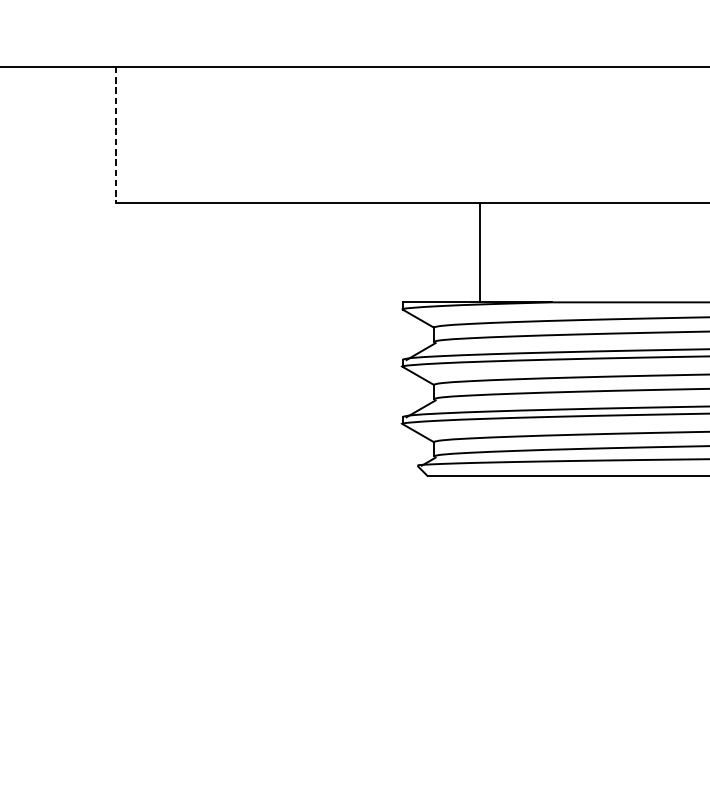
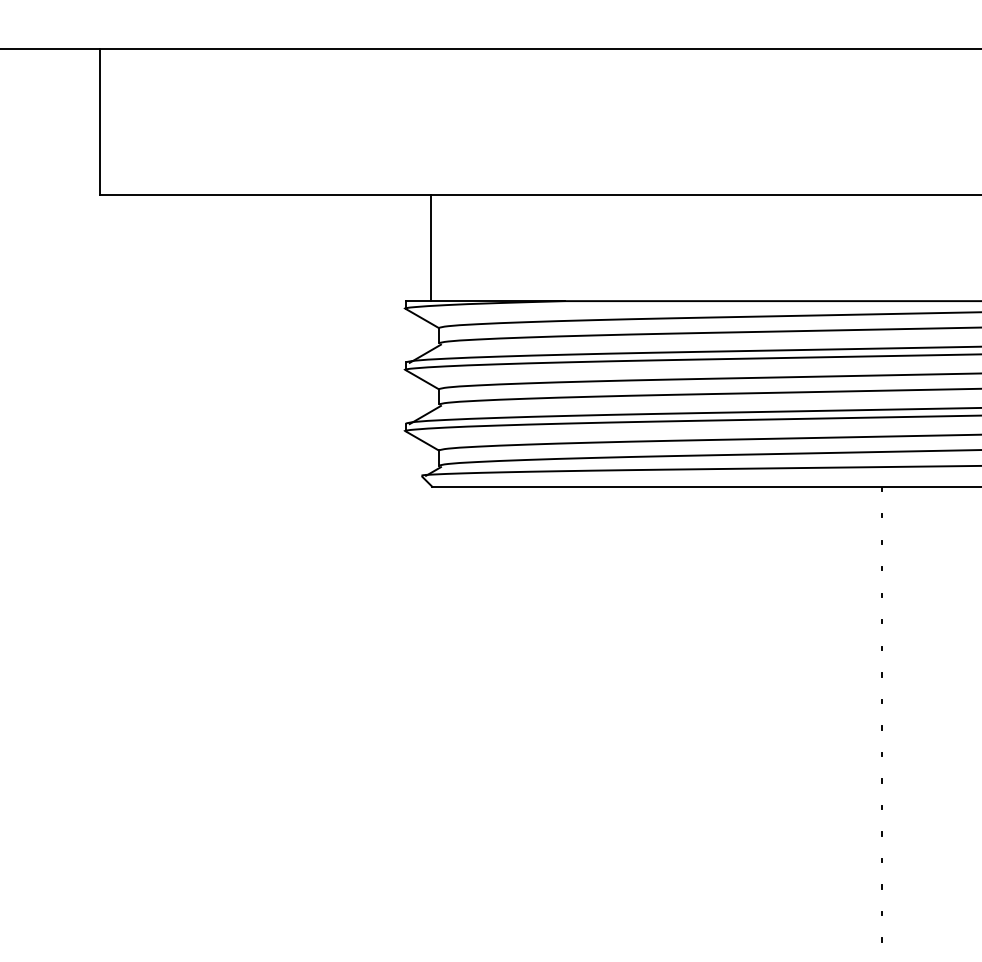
line: (116, 135) -> (99, 122), dashed -> solid
line: (480, 253) -> (431, 248), moved

